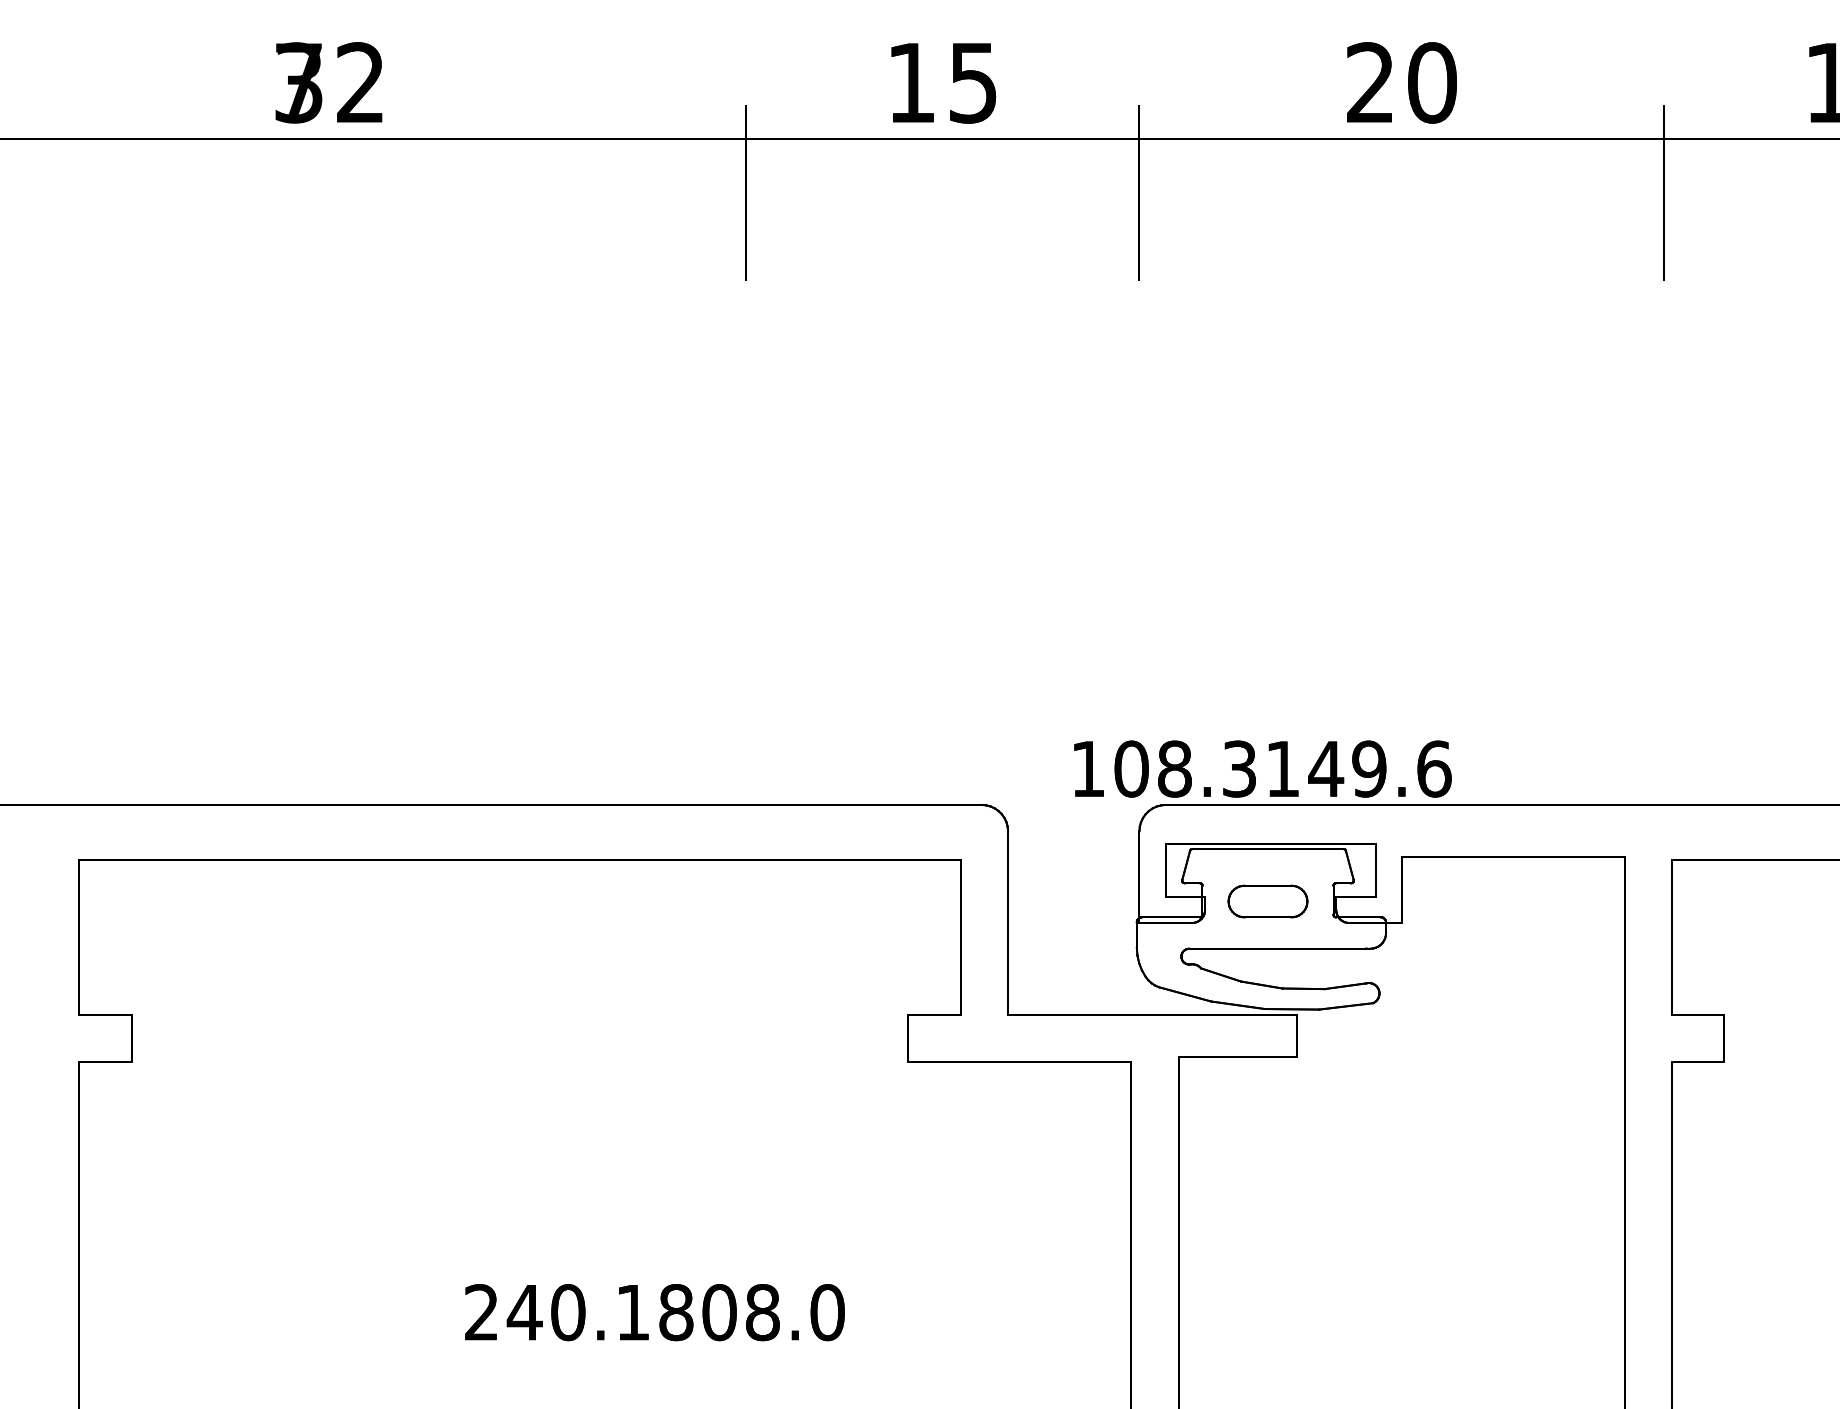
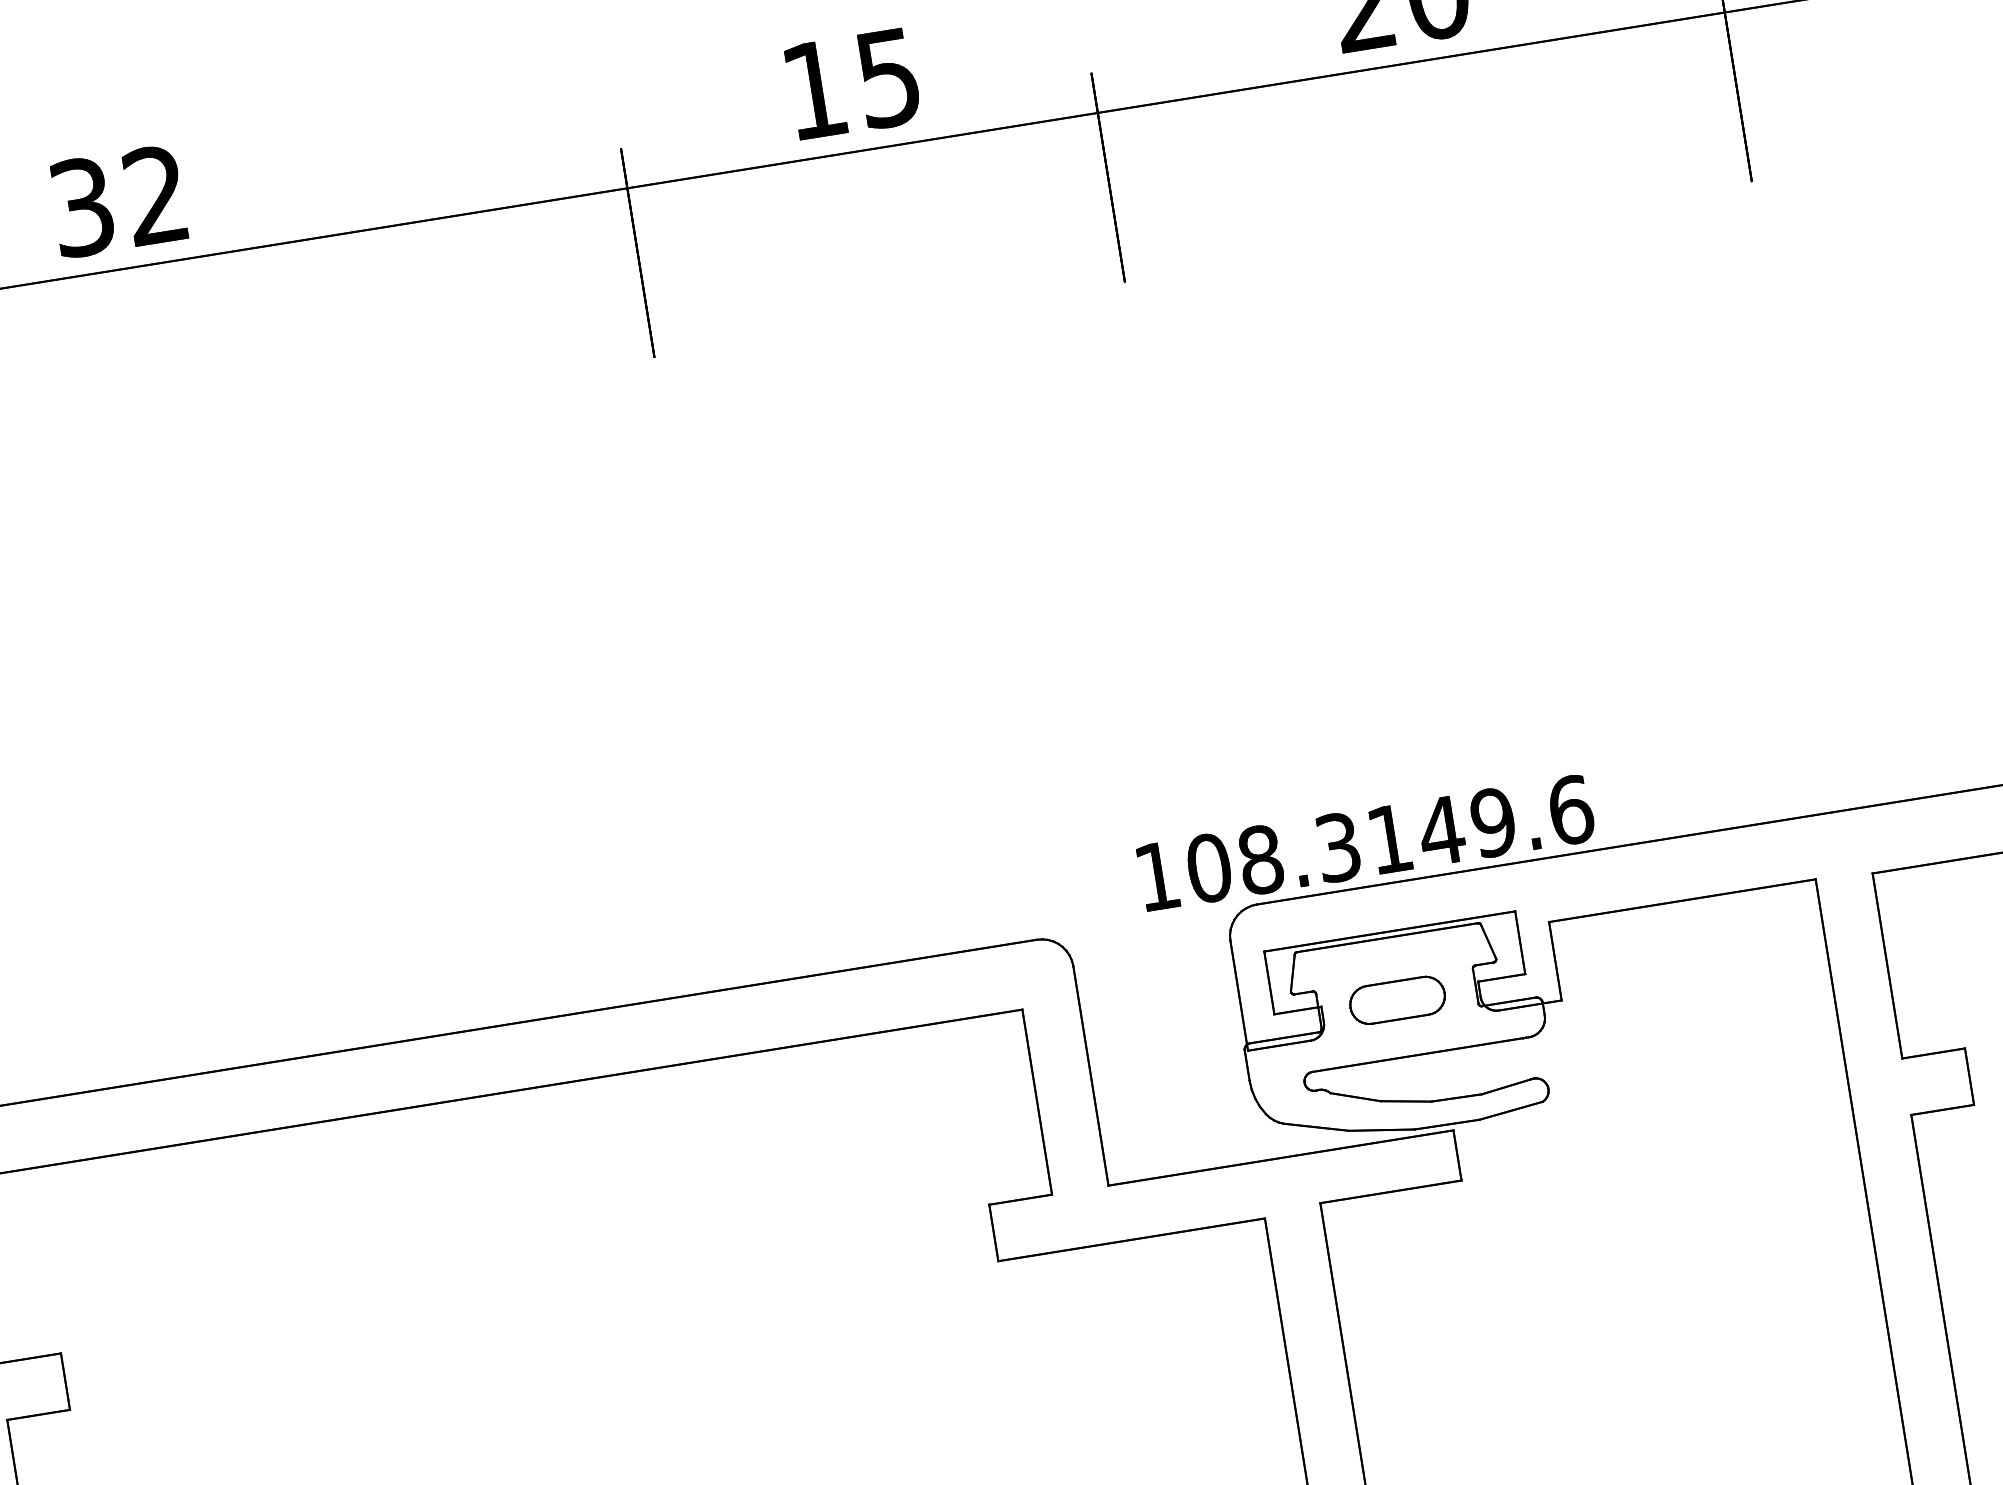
text: (298, 82) -> (81, 206), 72 -> 32

